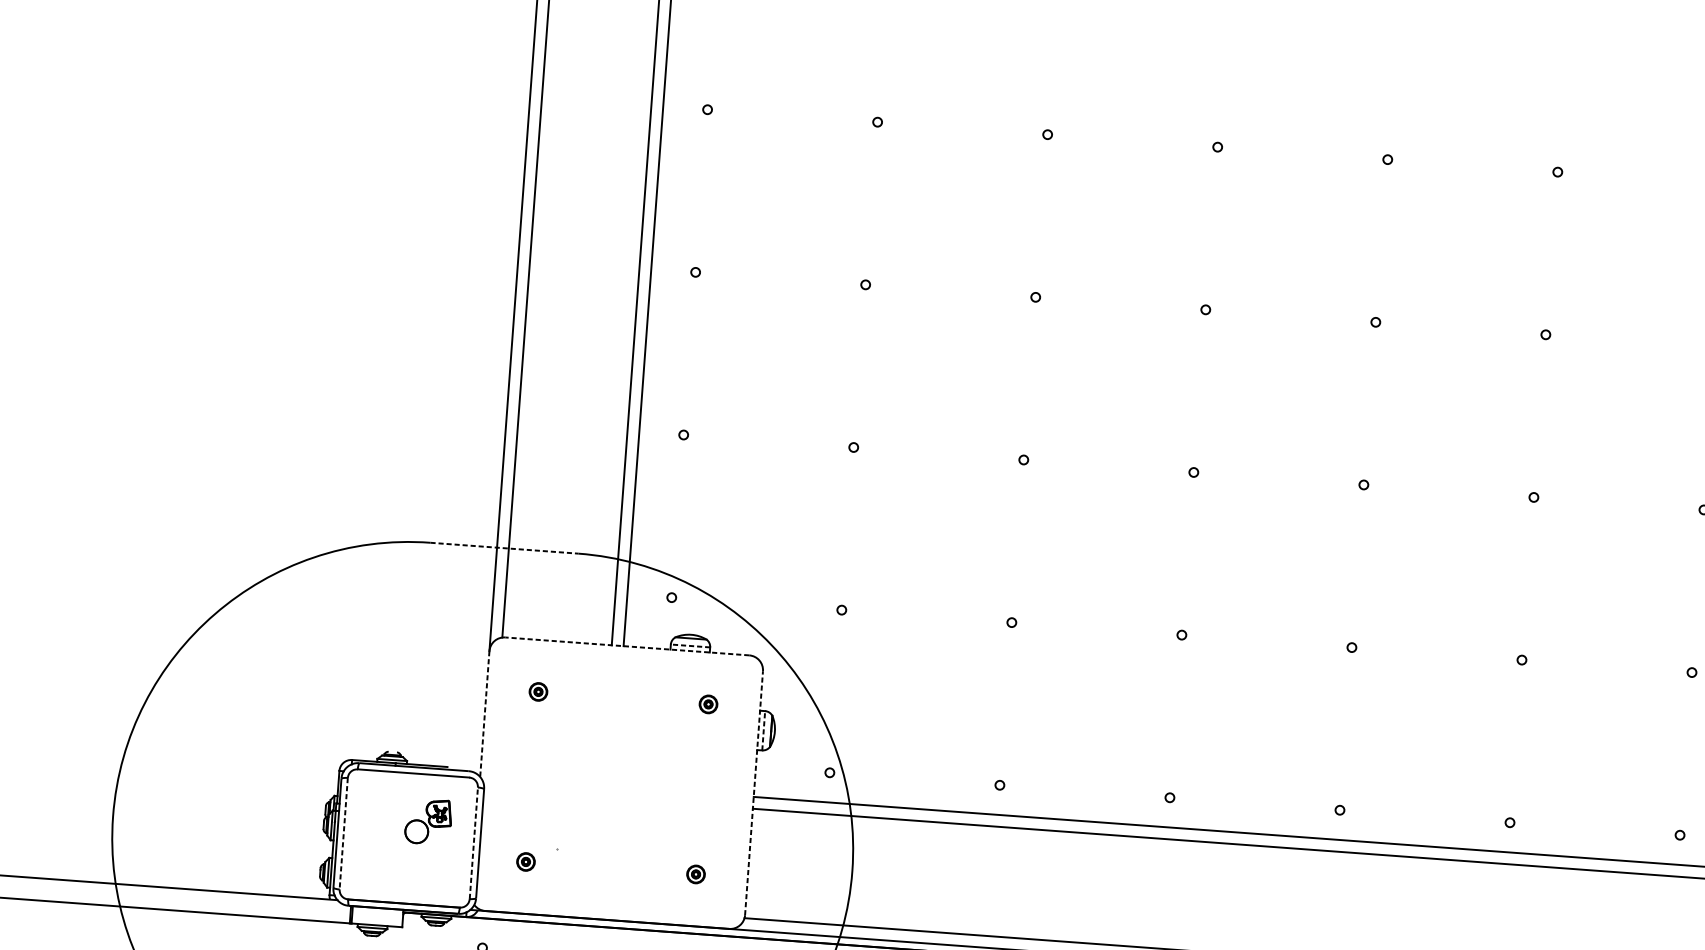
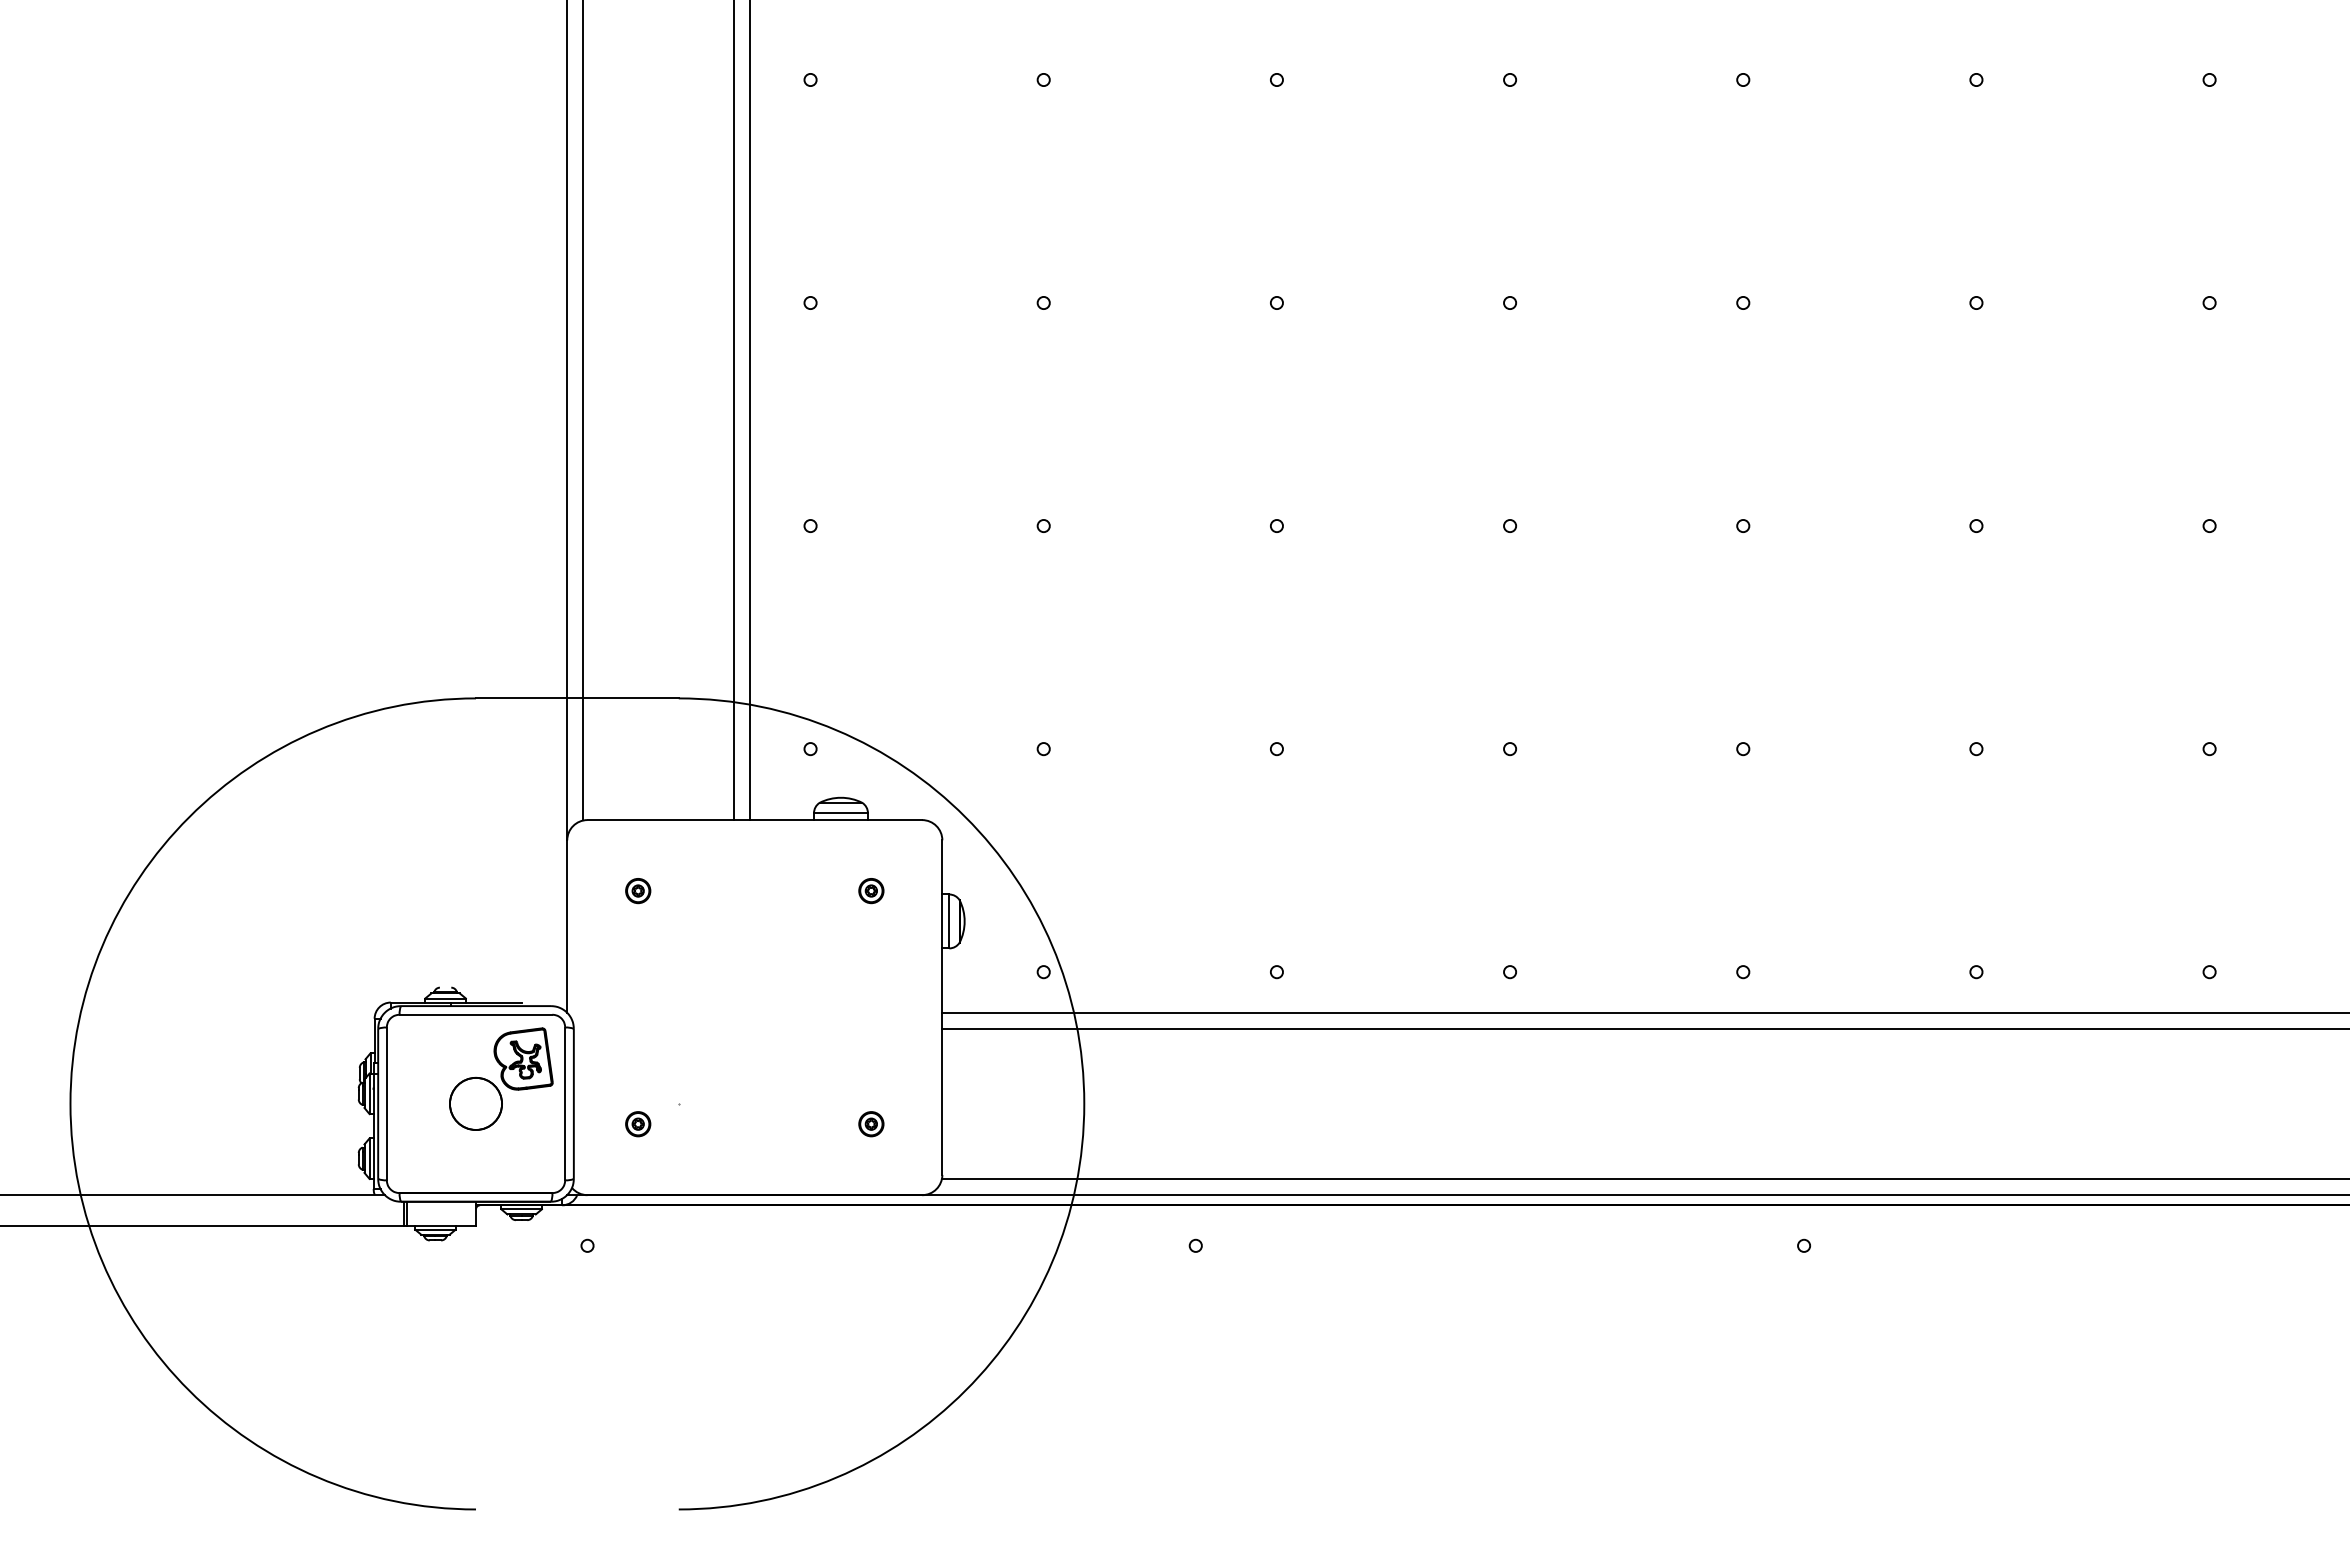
line: (504, 548) -> (577, 698), dashed -> solid
line: (627, 646) -> (754, 820), dashed -> solid
line: (690, 646) -> (840, 813), dashed -> solid
line: (484, 714) -> (567, 927), dashed -> solid
line: (763, 730) -> (949, 921), dashed -> solid
line: (754, 793) -> (942, 1007), dashed -> solid
part: (428, 821) -> (501, 1078), size x1.67
line: (343, 834) -> (386, 1104), dashed -> solid
line: (474, 842) -> (565, 1103), dashed -> solid

